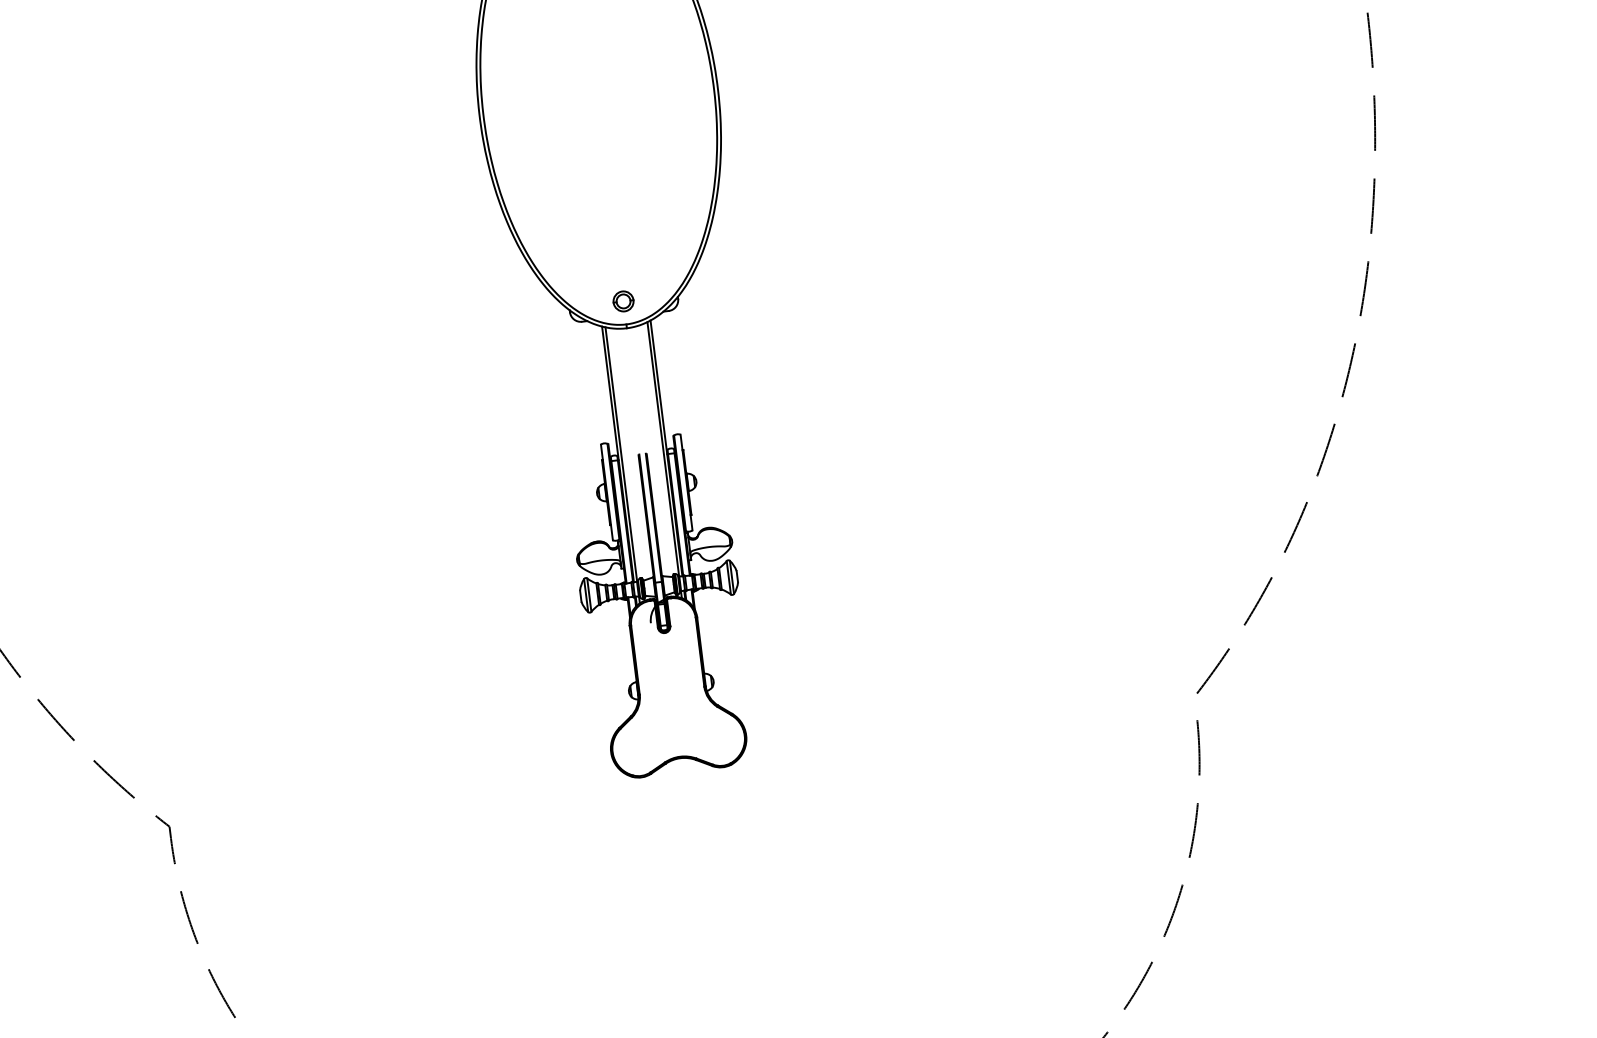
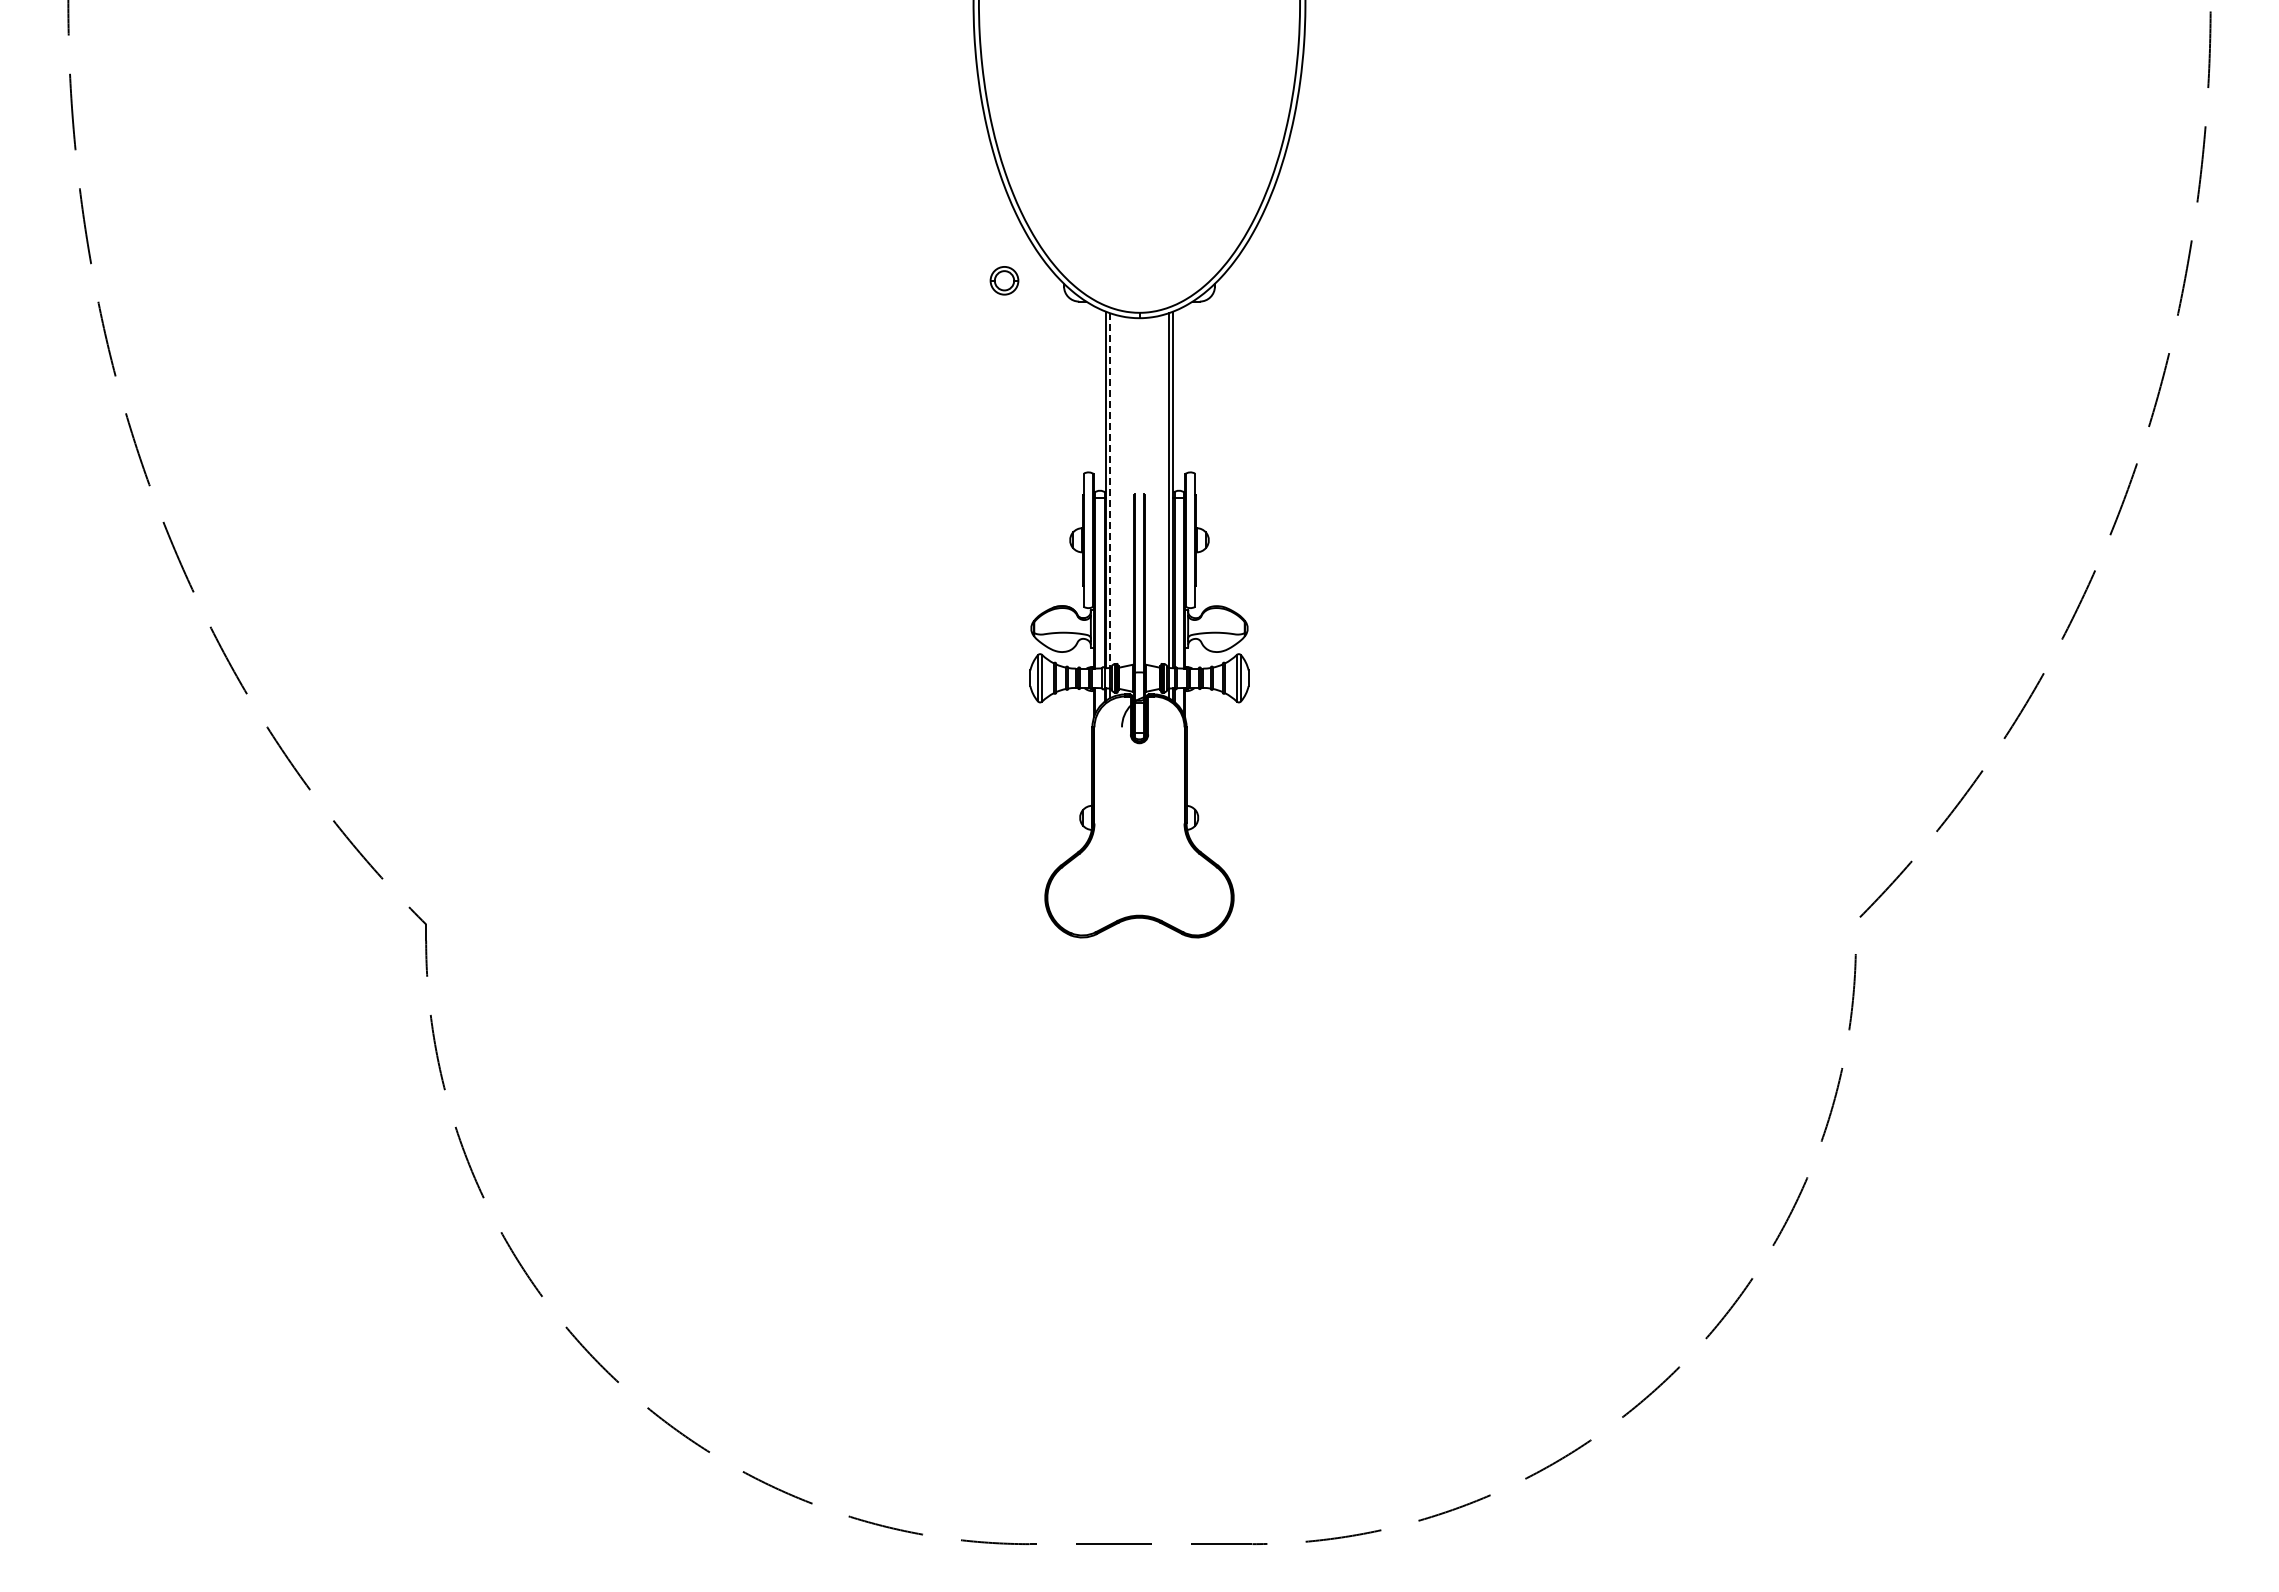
part: (623, 301) -> (1004, 280), moved
line: (621, 455) -> (1110, 491), solid -> dashed

